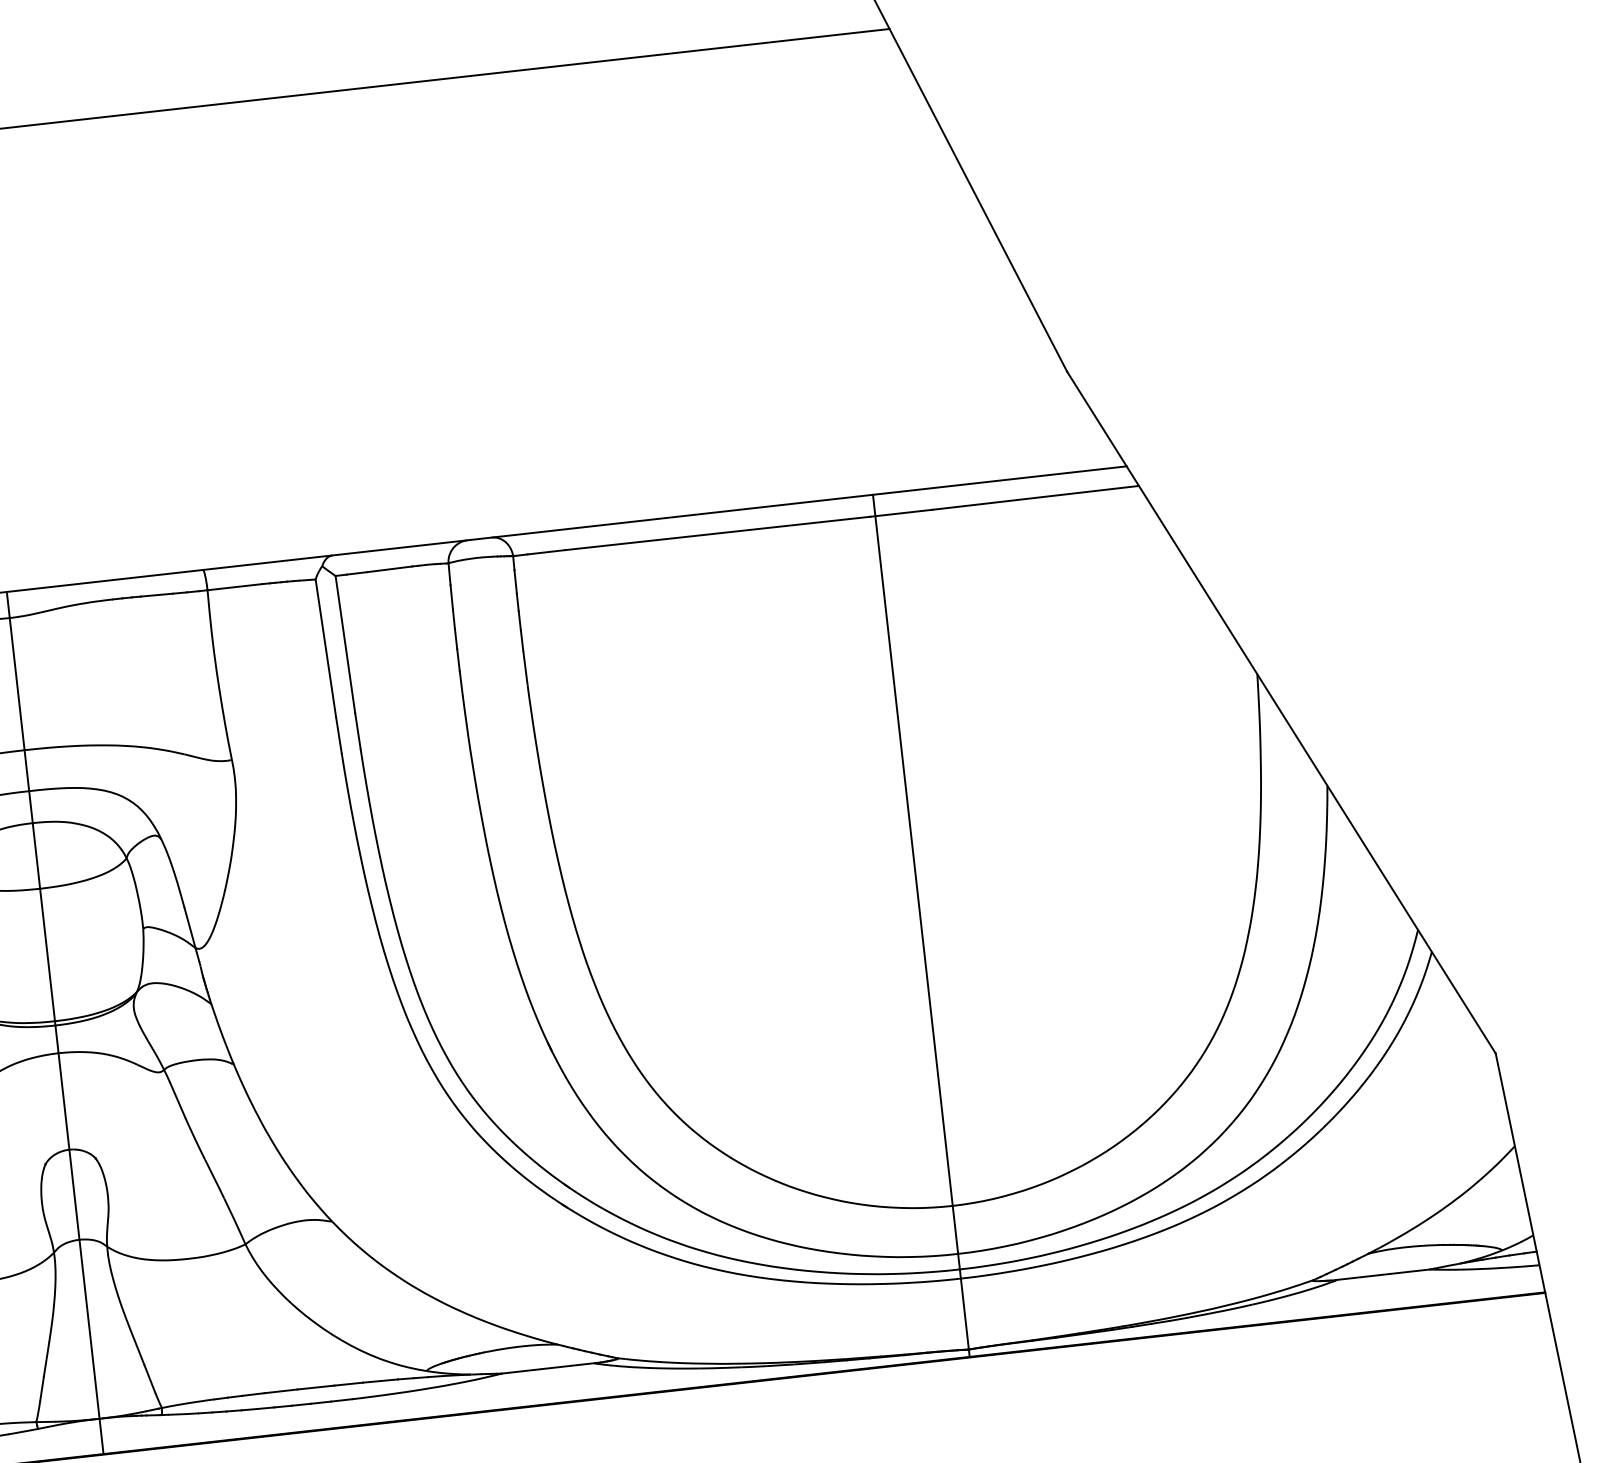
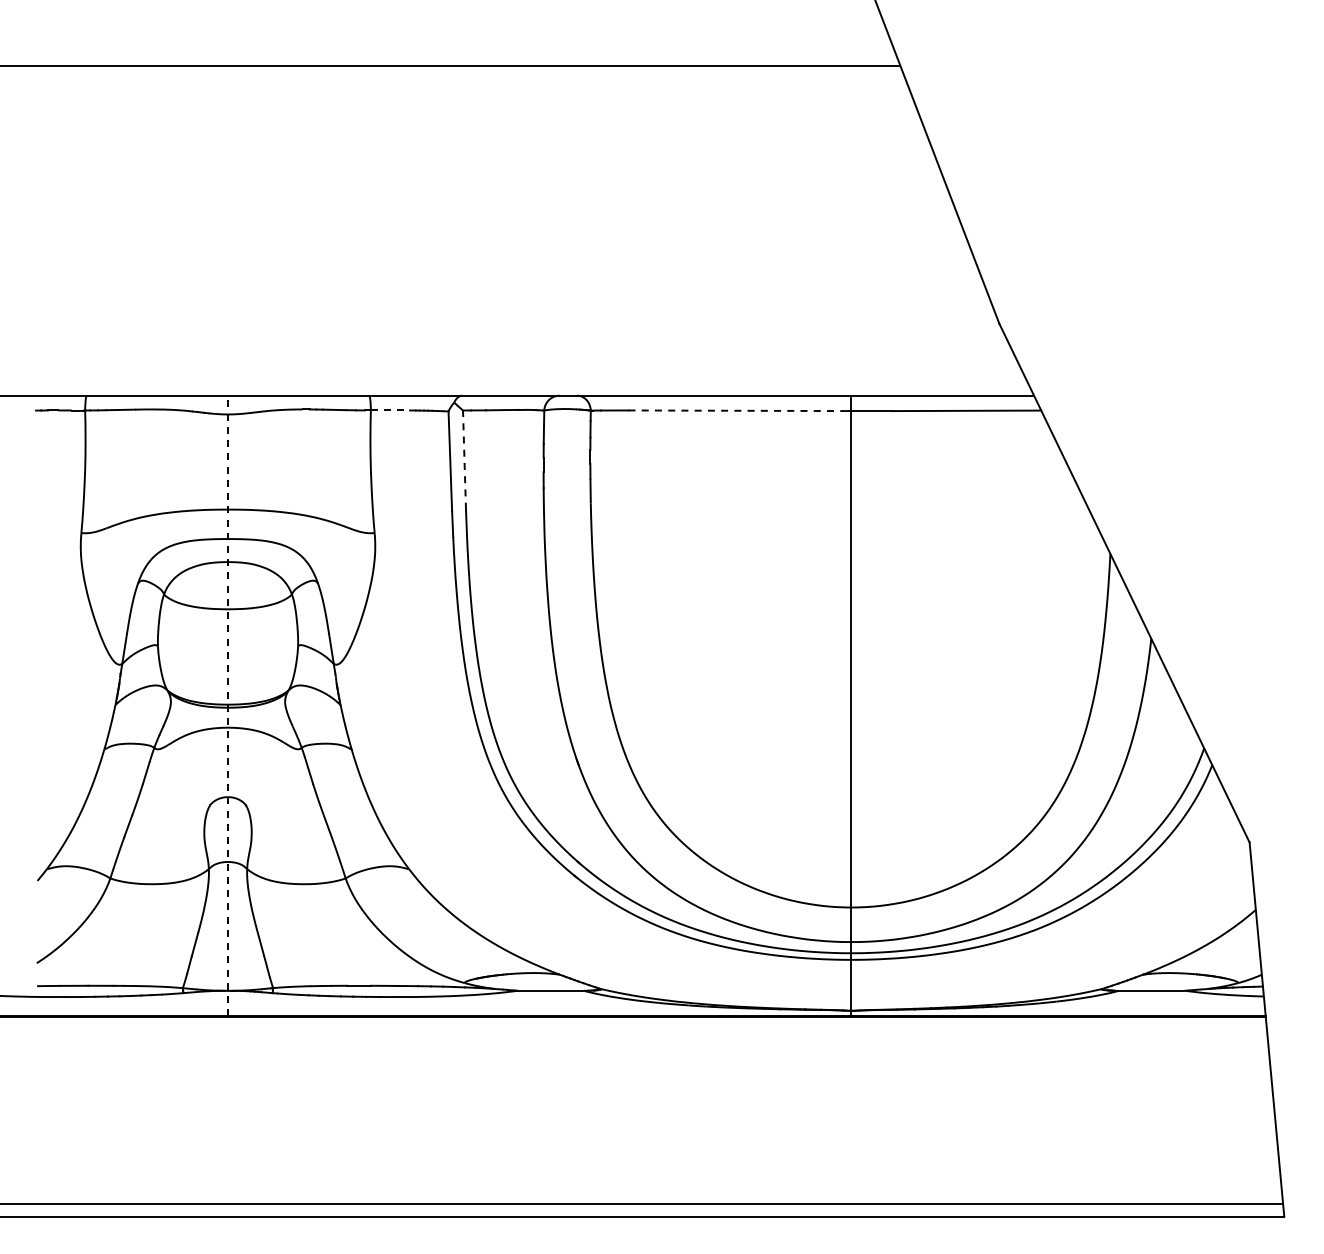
line: (718, 533) -> (738, 410), solid -> dashed
line: (234, 587) -> (390, 410), solid -> dashed
line: (345, 645) -> (464, 460), solid -> dashed
line: (55, 1022) -> (228, 705), solid -> dashed

